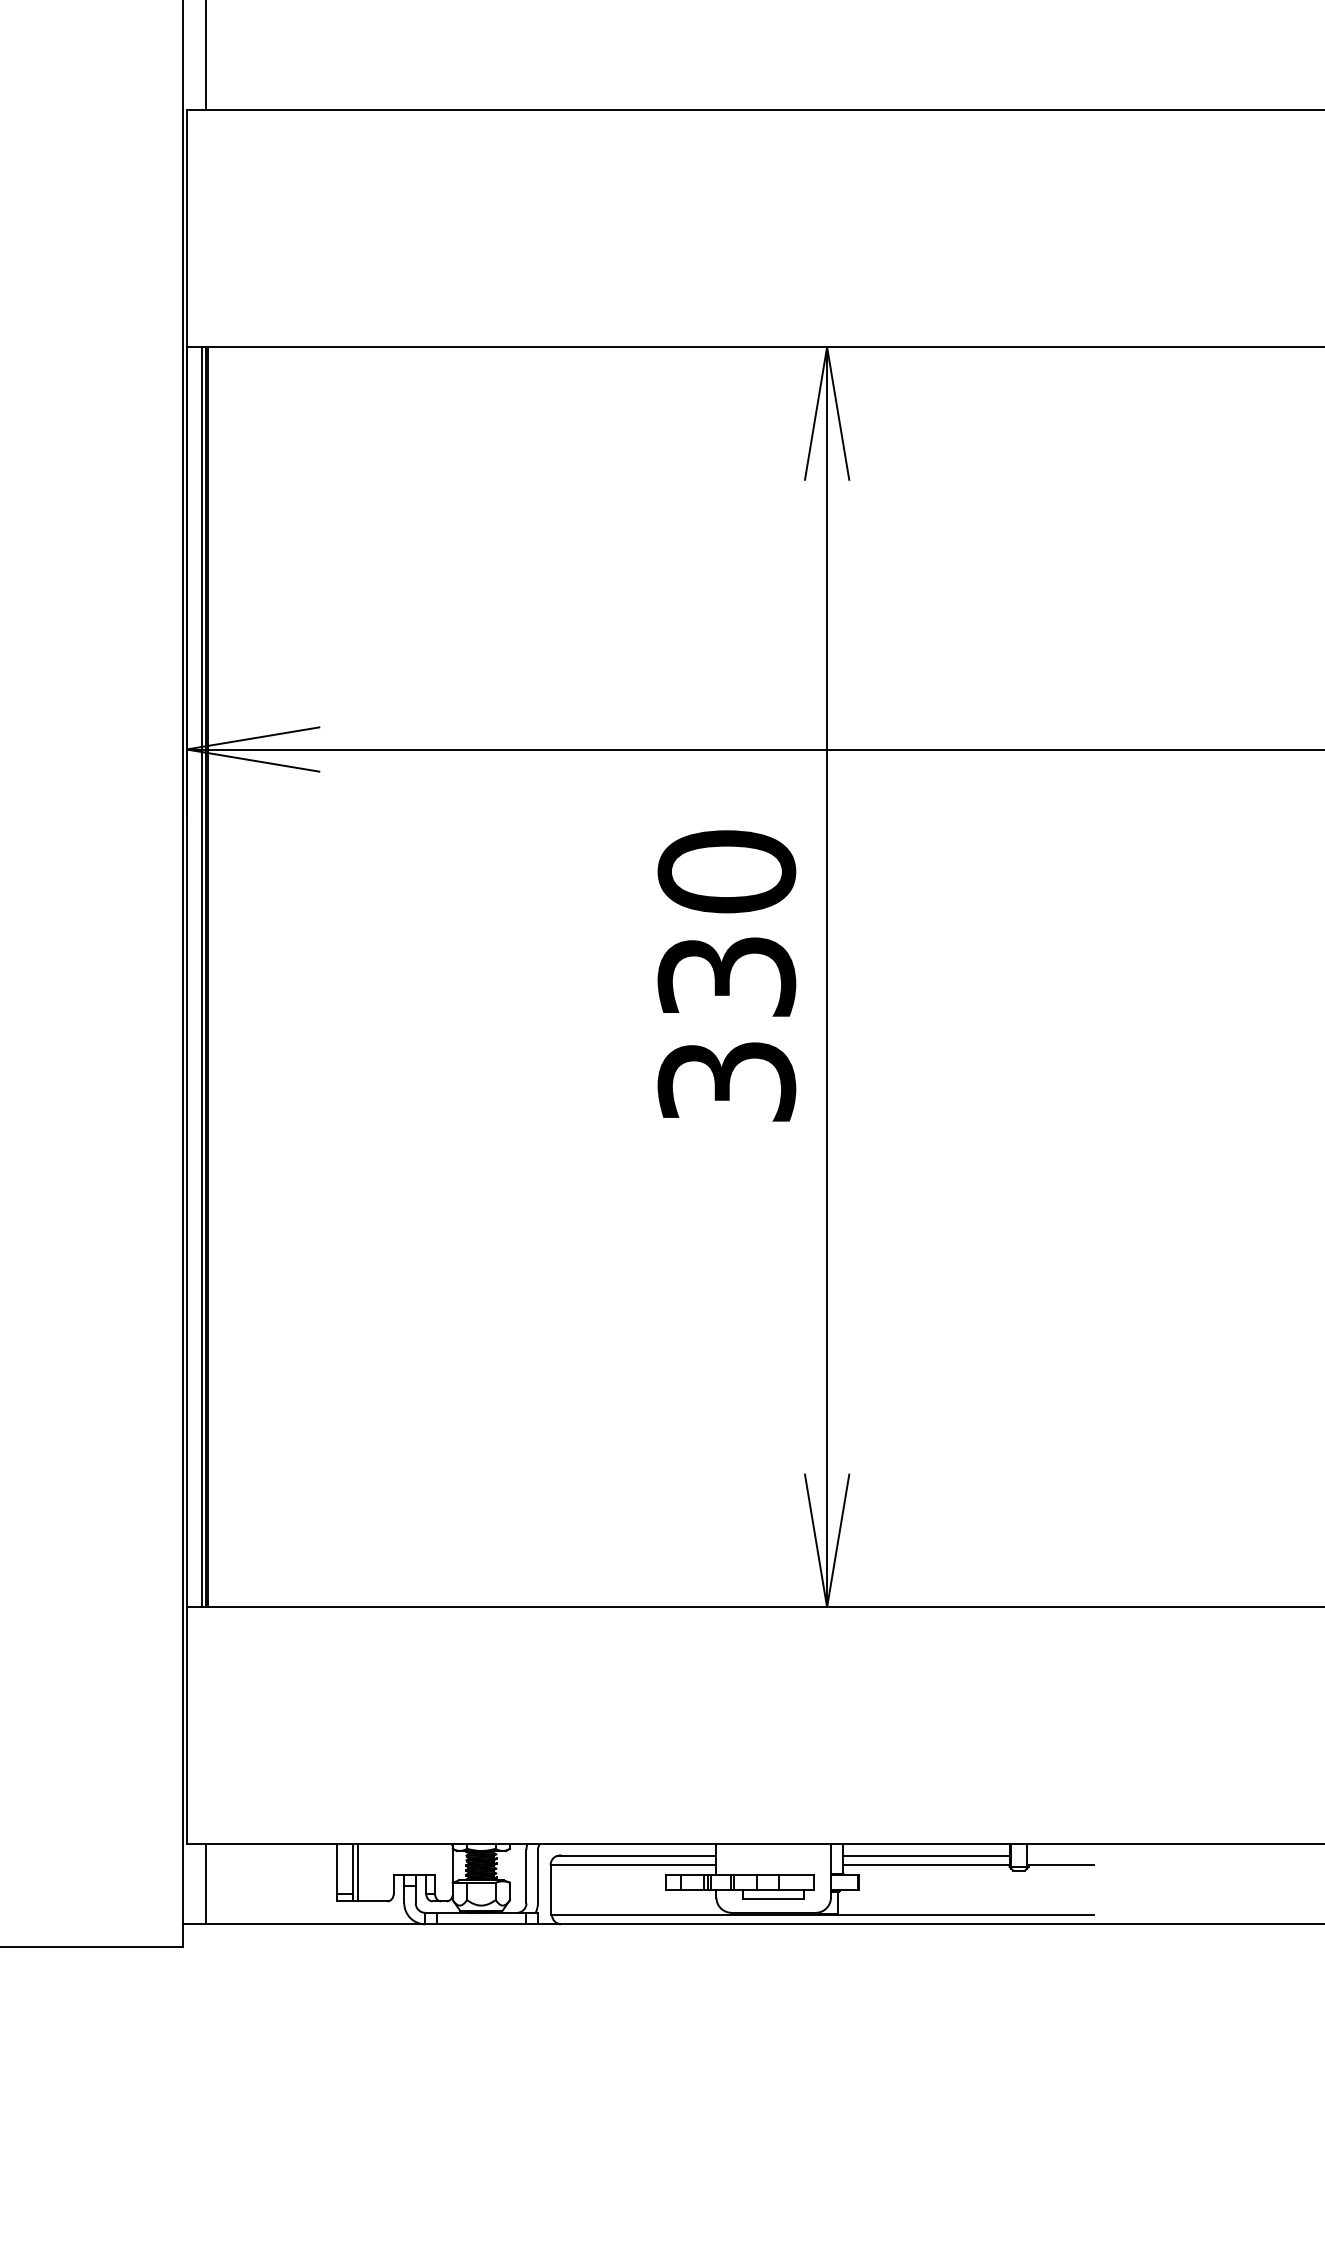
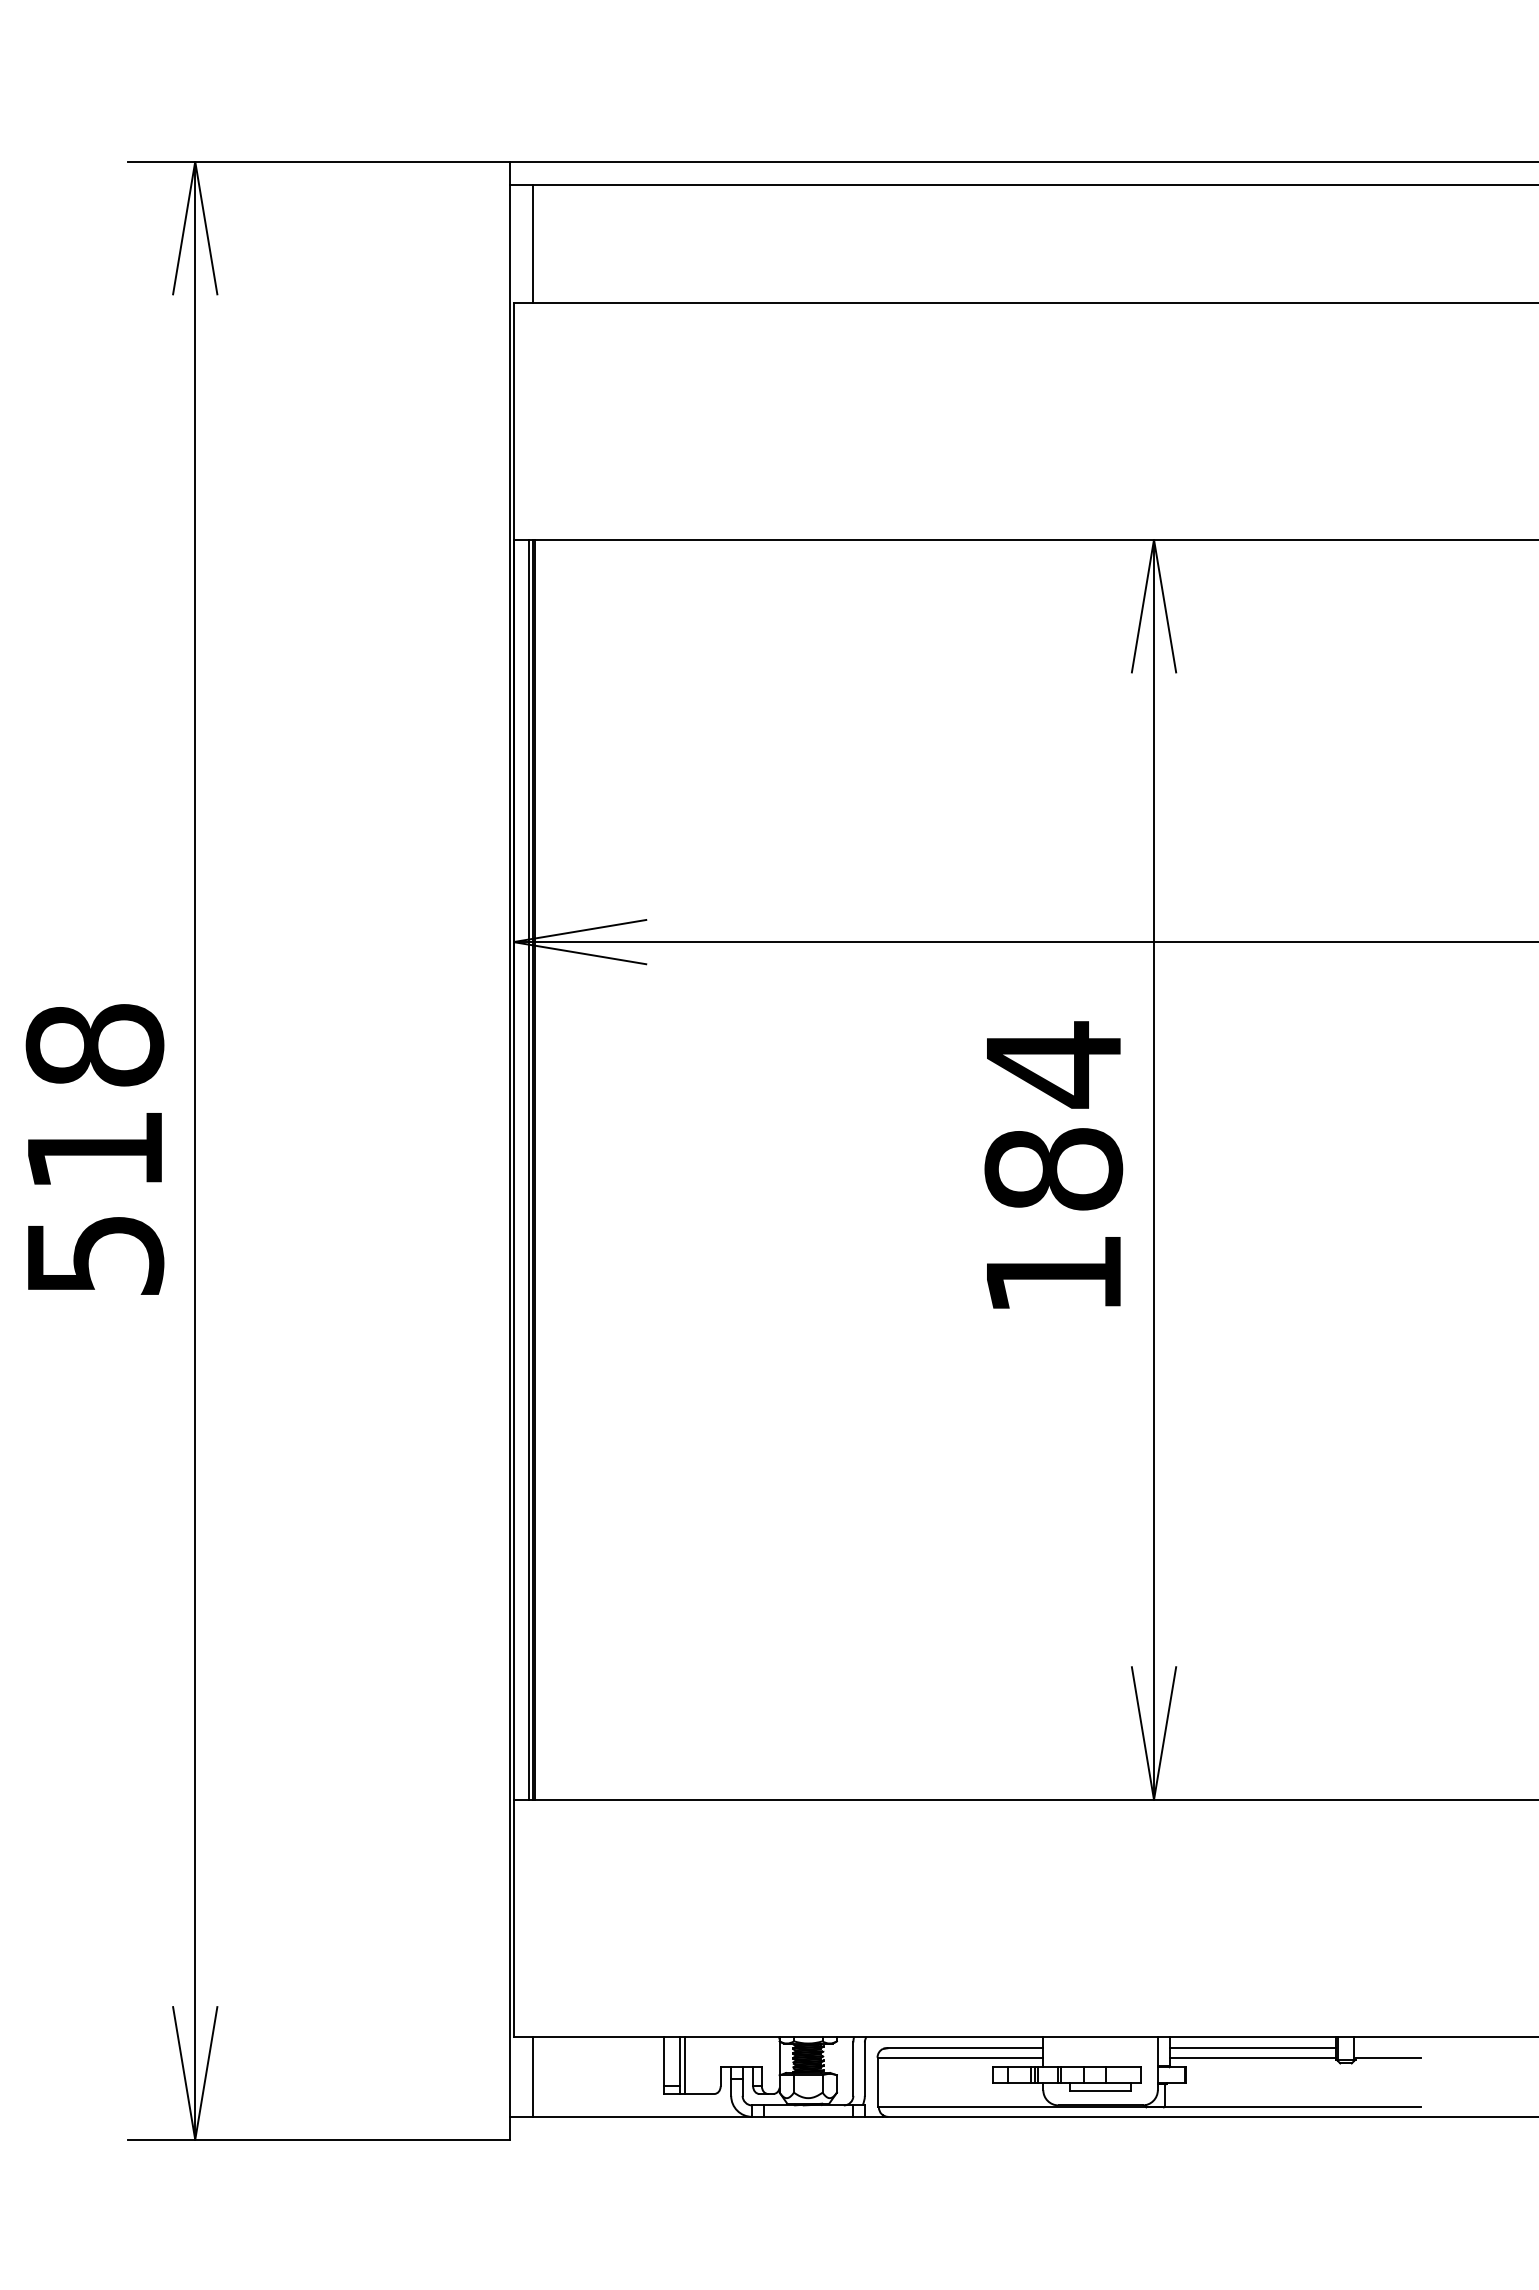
text: (726, 974) -> (1053, 1167), 330 -> 184

